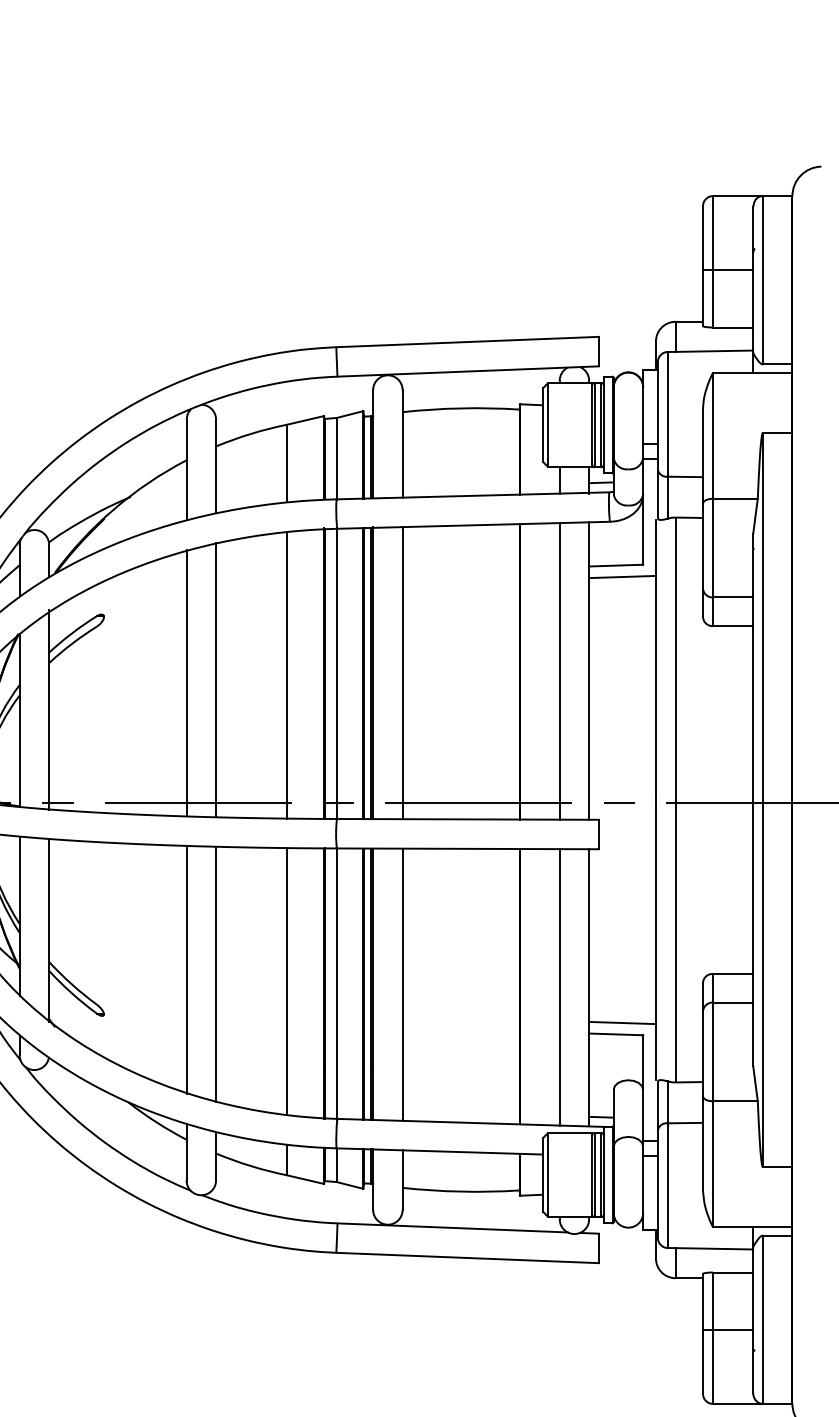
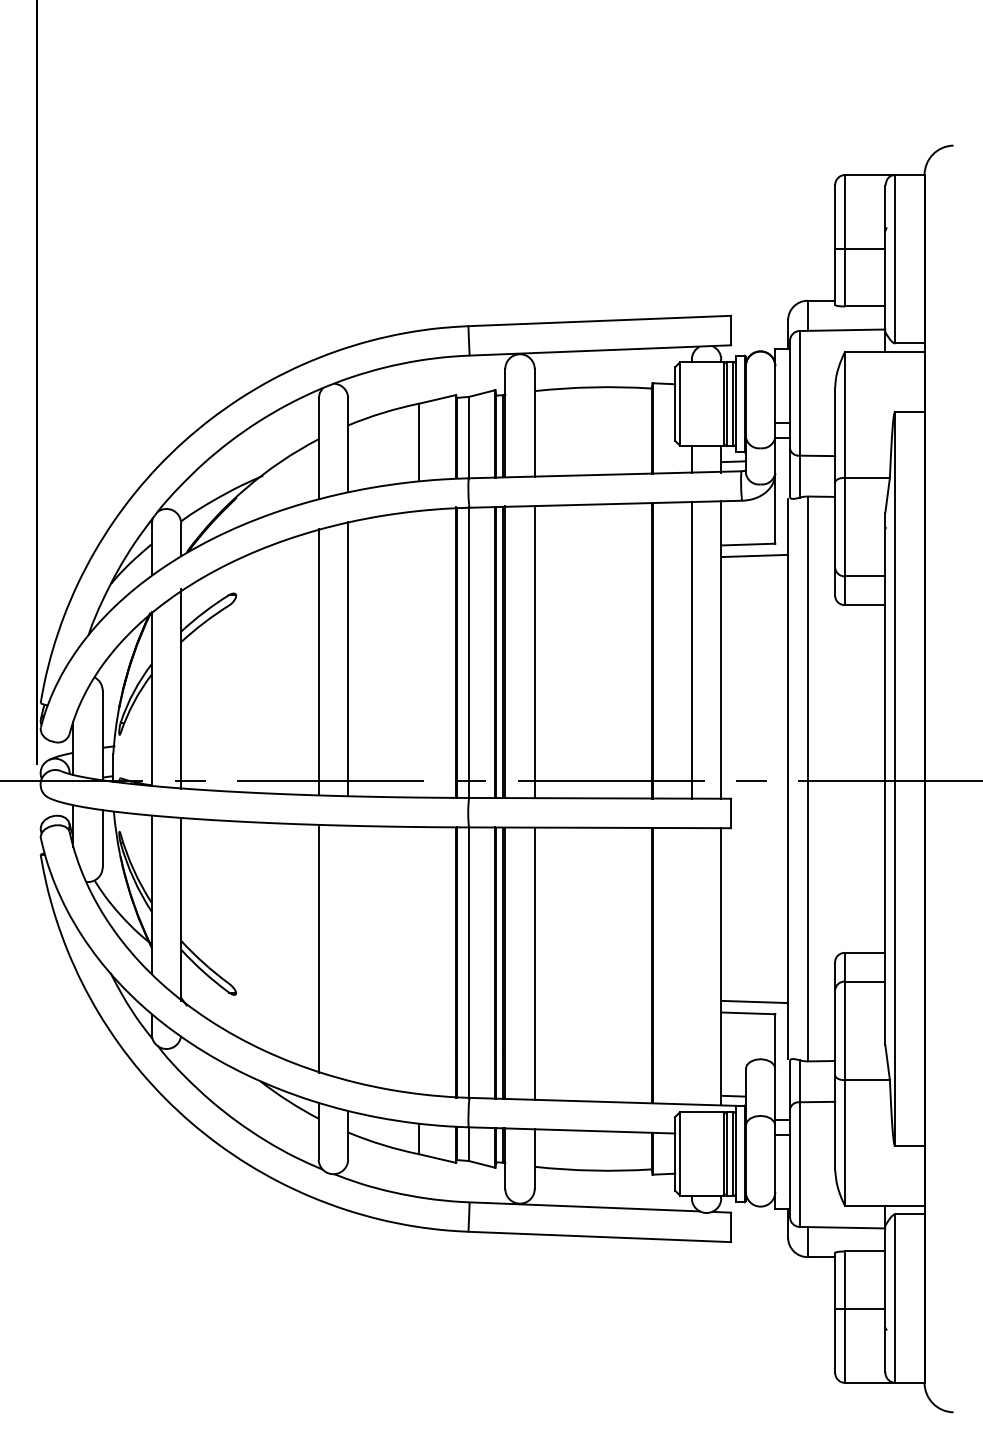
line: (287, 674) -> (419, 653), removed
line: (216, 974) -> (348, 953), removed
line: (287, 981) -> (419, 960), removed
line: (559, 987) -> (691, 966), removed

